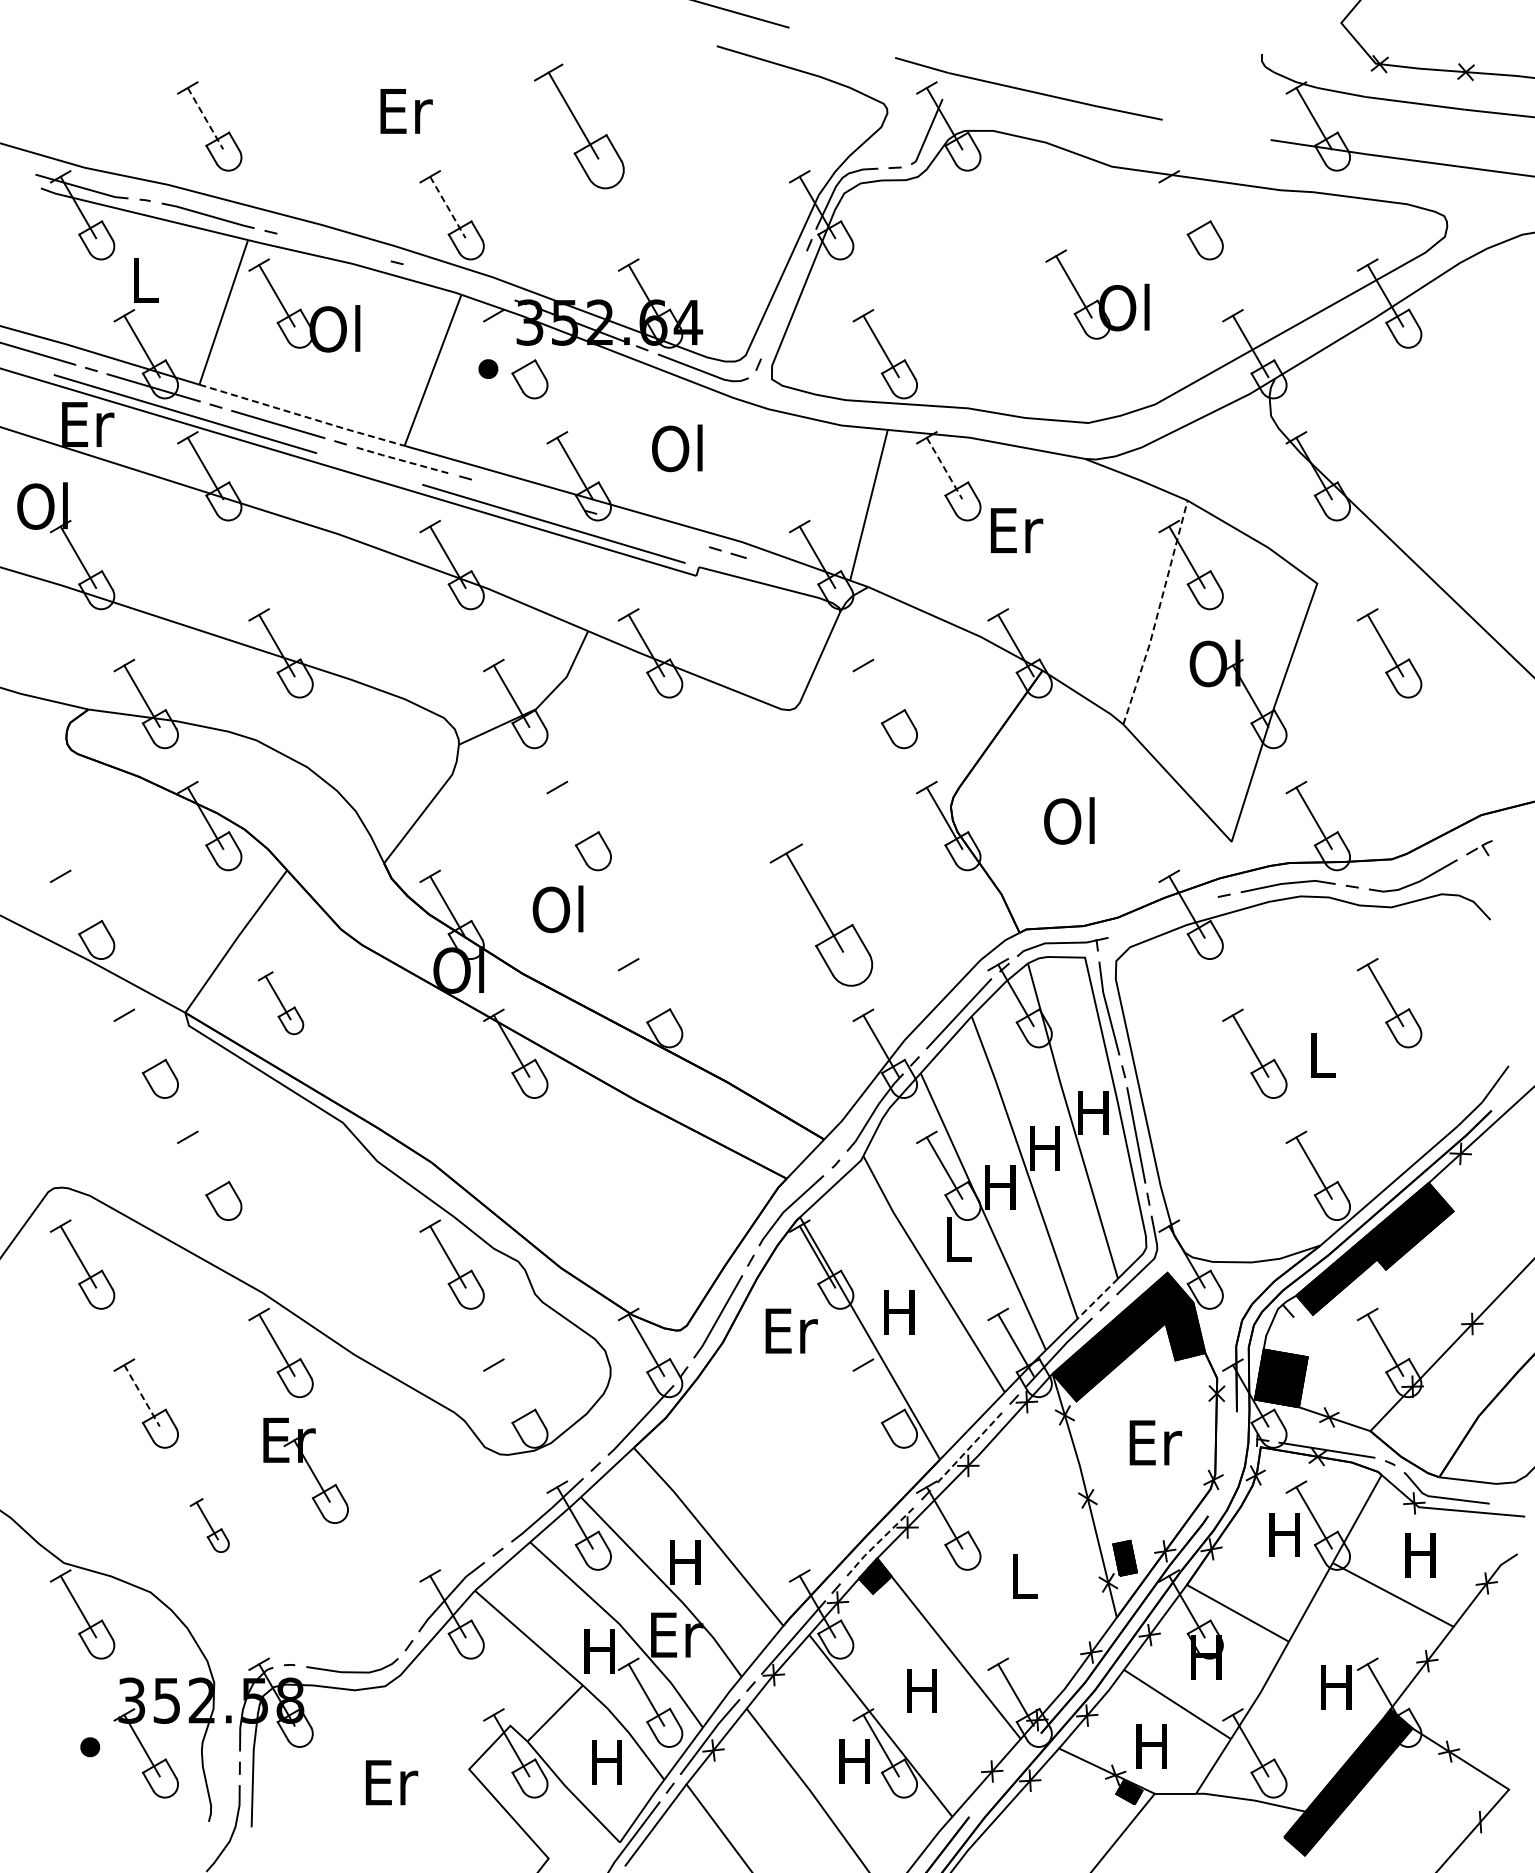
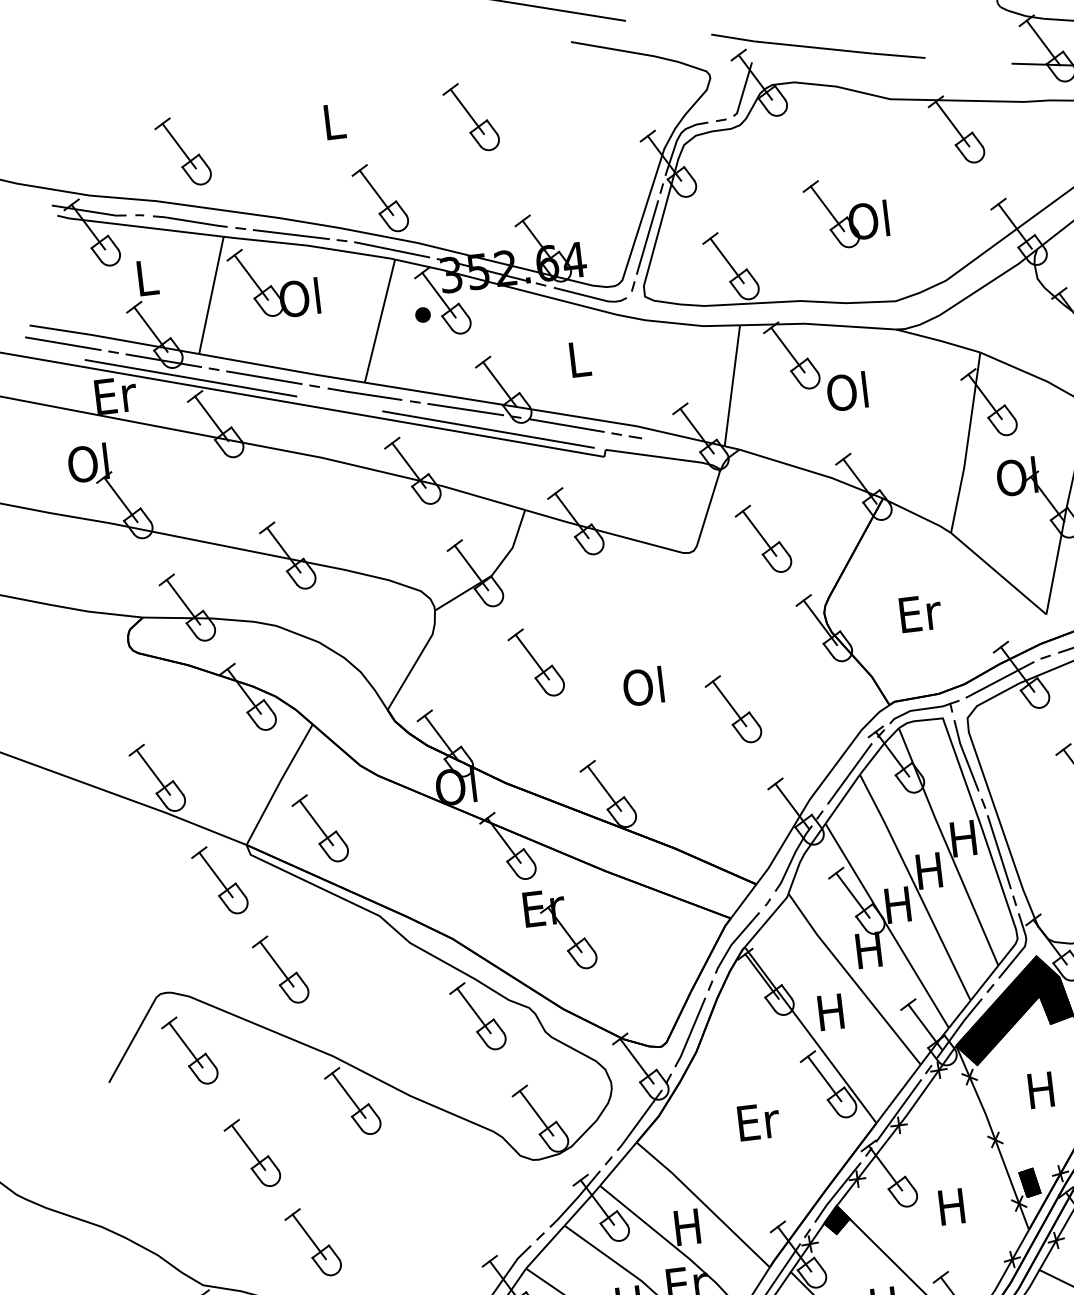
text: (406, 111) -> (335, 121), Er -> L
line: (205, 119) -> (179, 146), dashed -> solid
part: (578, 126) -> (470, 117), size x0.71
line: (448, 207) -> (376, 192), dashed -> solid
line: (1186, 207) -> (952, 124), added
line: (333, 247) -> (290, 234), added
line: (458, 281) -> (391, 249), added
part: (1097, 294) -> (846, 212), moved
line: (783, 304) -> (647, 237), added
line: (511, 346) -> (438, 295), added
line: (303, 416) -> (283, 369), dashed -> solid
text: (677, 448) -> (577, 359), Ol -> L
line: (402, 460) -> (364, 394), dashed -> solid
line: (944, 468) -> (787, 350), dashed -> solid
line: (527, 494) -> (465, 409), added
text: (1015, 529) -> (848, 391), Er -> Ol
line: (653, 530) -> (566, 425), added
line: (1157, 613) -> (967, 443), dashed -> solid
line: (880, 695) -> (759, 533), added
line: (574, 817) -> (531, 656), added
text: (1071, 820) -> (919, 612), Ol -> Er
line: (78, 906) -> (153, 772), added
text: (557, 909) -> (642, 686), moved
part: (821, 914) -> (733, 709), size x0.62
line: (1163, 917) -> (1000, 679), added
line: (646, 995) -> (604, 788), added
part: (280, 1003) -> (319, 828), size x1.43
line: (141, 1045) -> (215, 874), added
line: (205, 1167) -> (276, 963), added
text: (956, 1239) -> (868, 950), L -> H
line: (1097, 1299) -> (984, 983), dashed -> solid
text: (791, 1330) -> (758, 1121), moved
line: (511, 1395) -> (536, 1113), added
line: (880, 1395) -> (824, 1078), added
line: (142, 1396) -> (248, 1148), dashed -> solid
text: (1155, 1442) -> (1042, 1089), Er -> H
line: (970, 1447) -> (899, 1110), dashed -> solid
part: (305, 1470) -> (559, 929), moved
part: (209, 1525) -> (313, 1242), size x1.67
line: (879, 1541) -> (836, 1192), dashed -> solid
text: (1022, 1576) -> (951, 1206), L -> H

